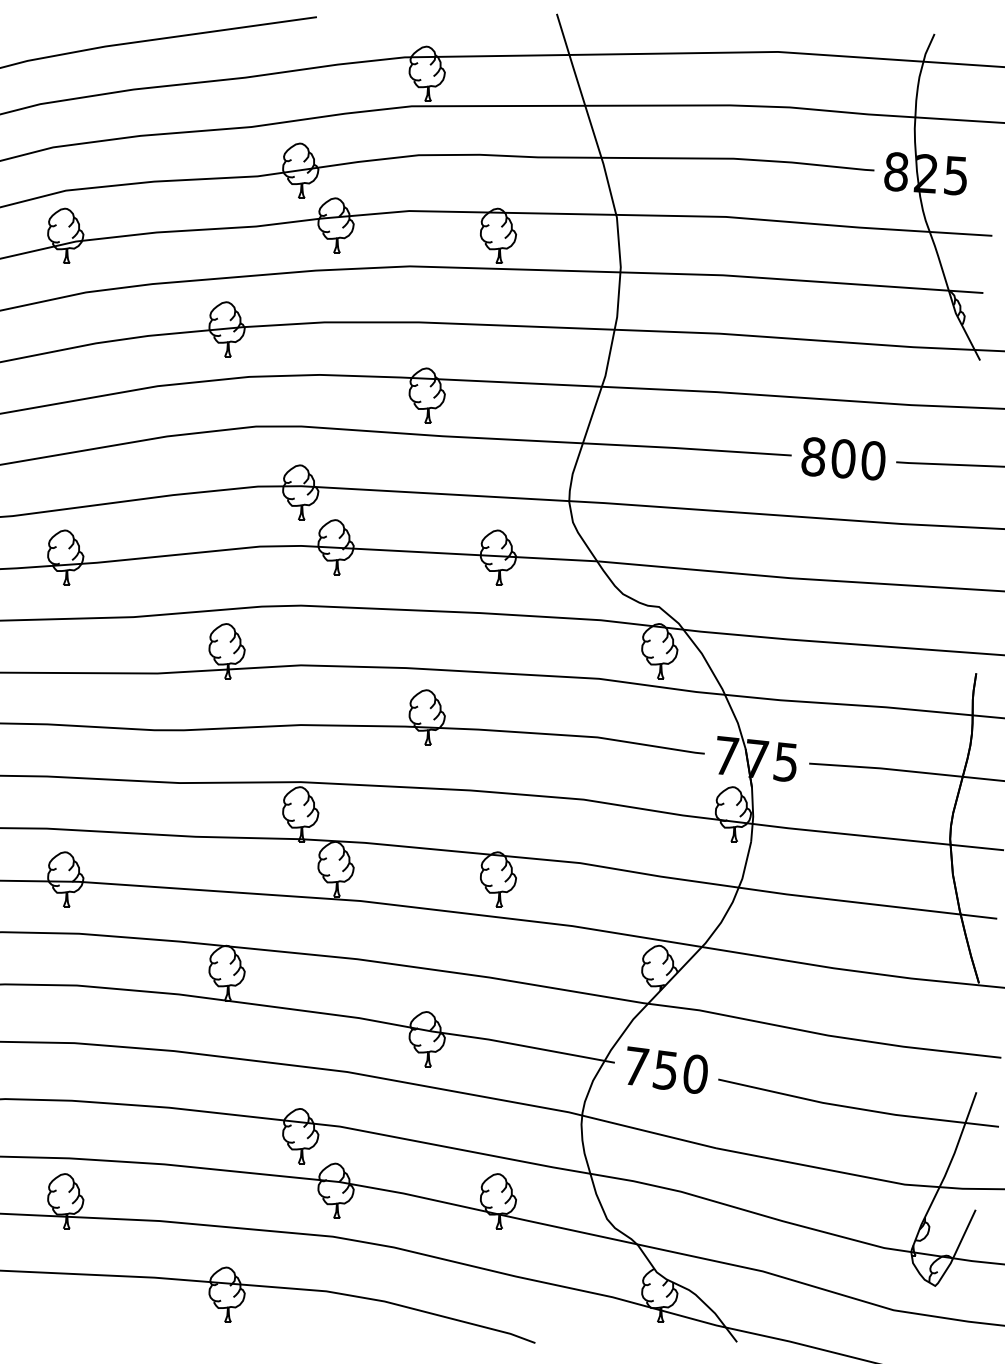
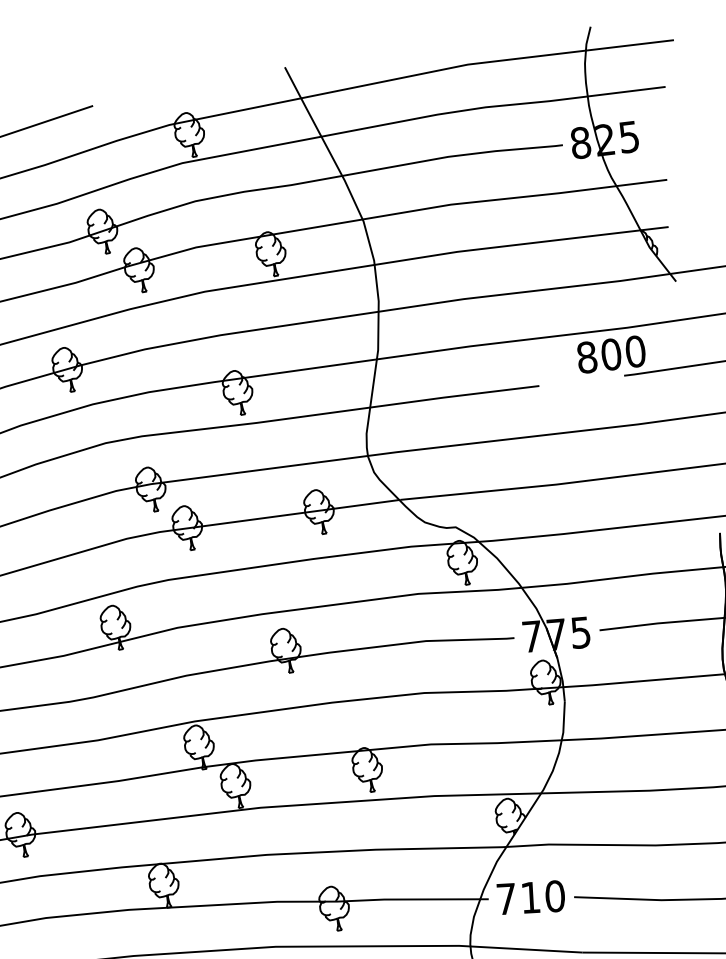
text: (843, 458) -> (611, 354), moved
text: (664, 1070) -> (529, 898), 750 -> 710

